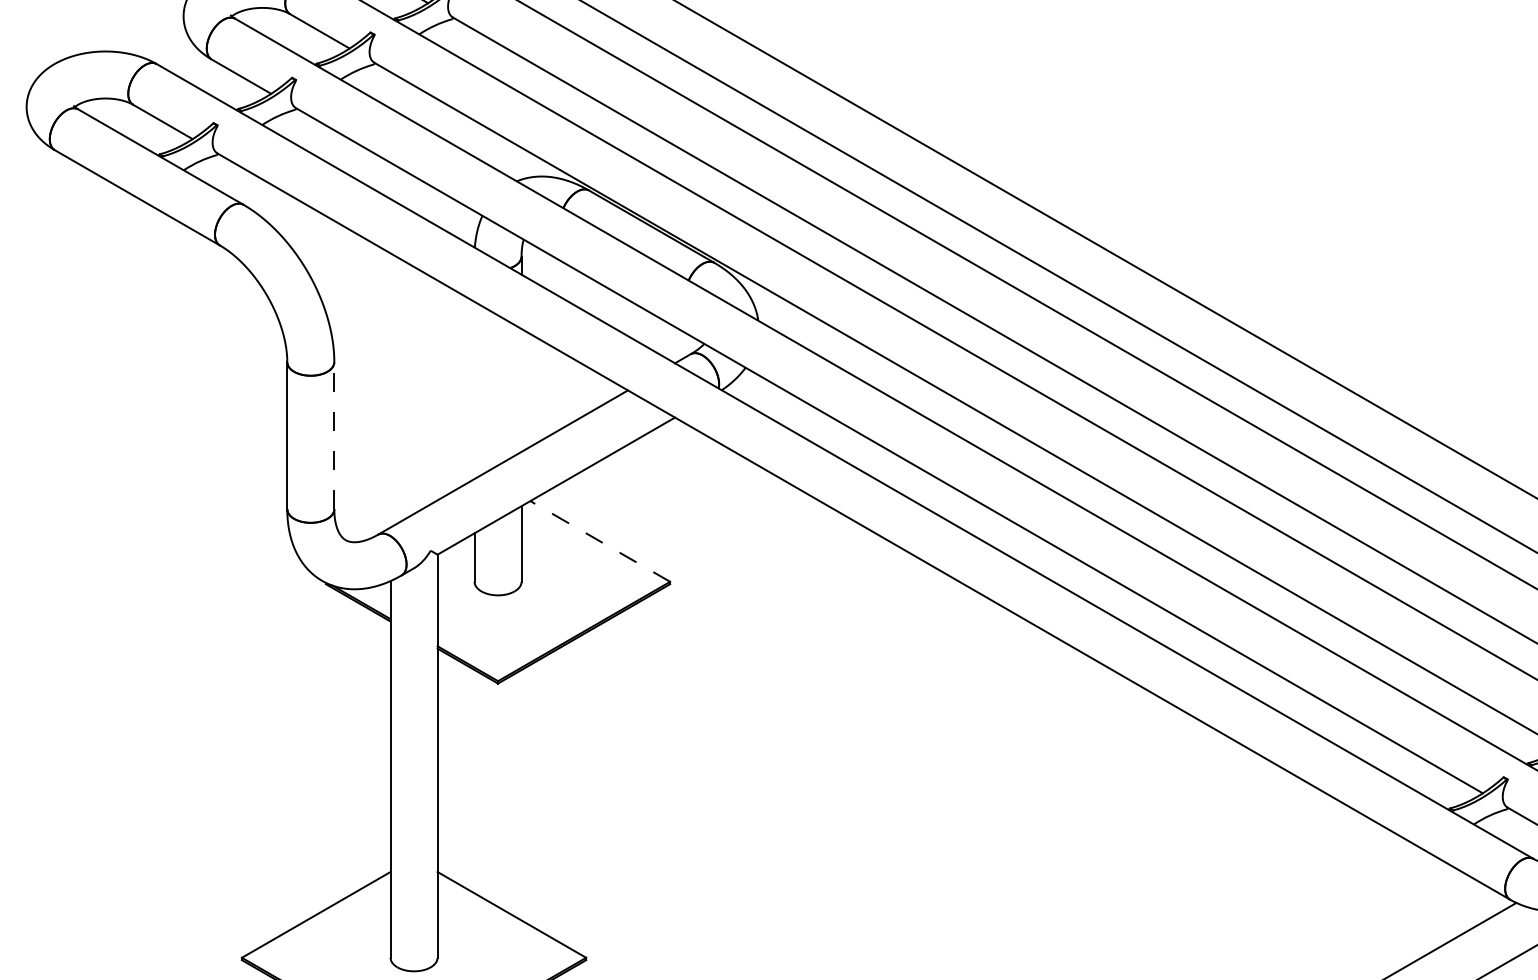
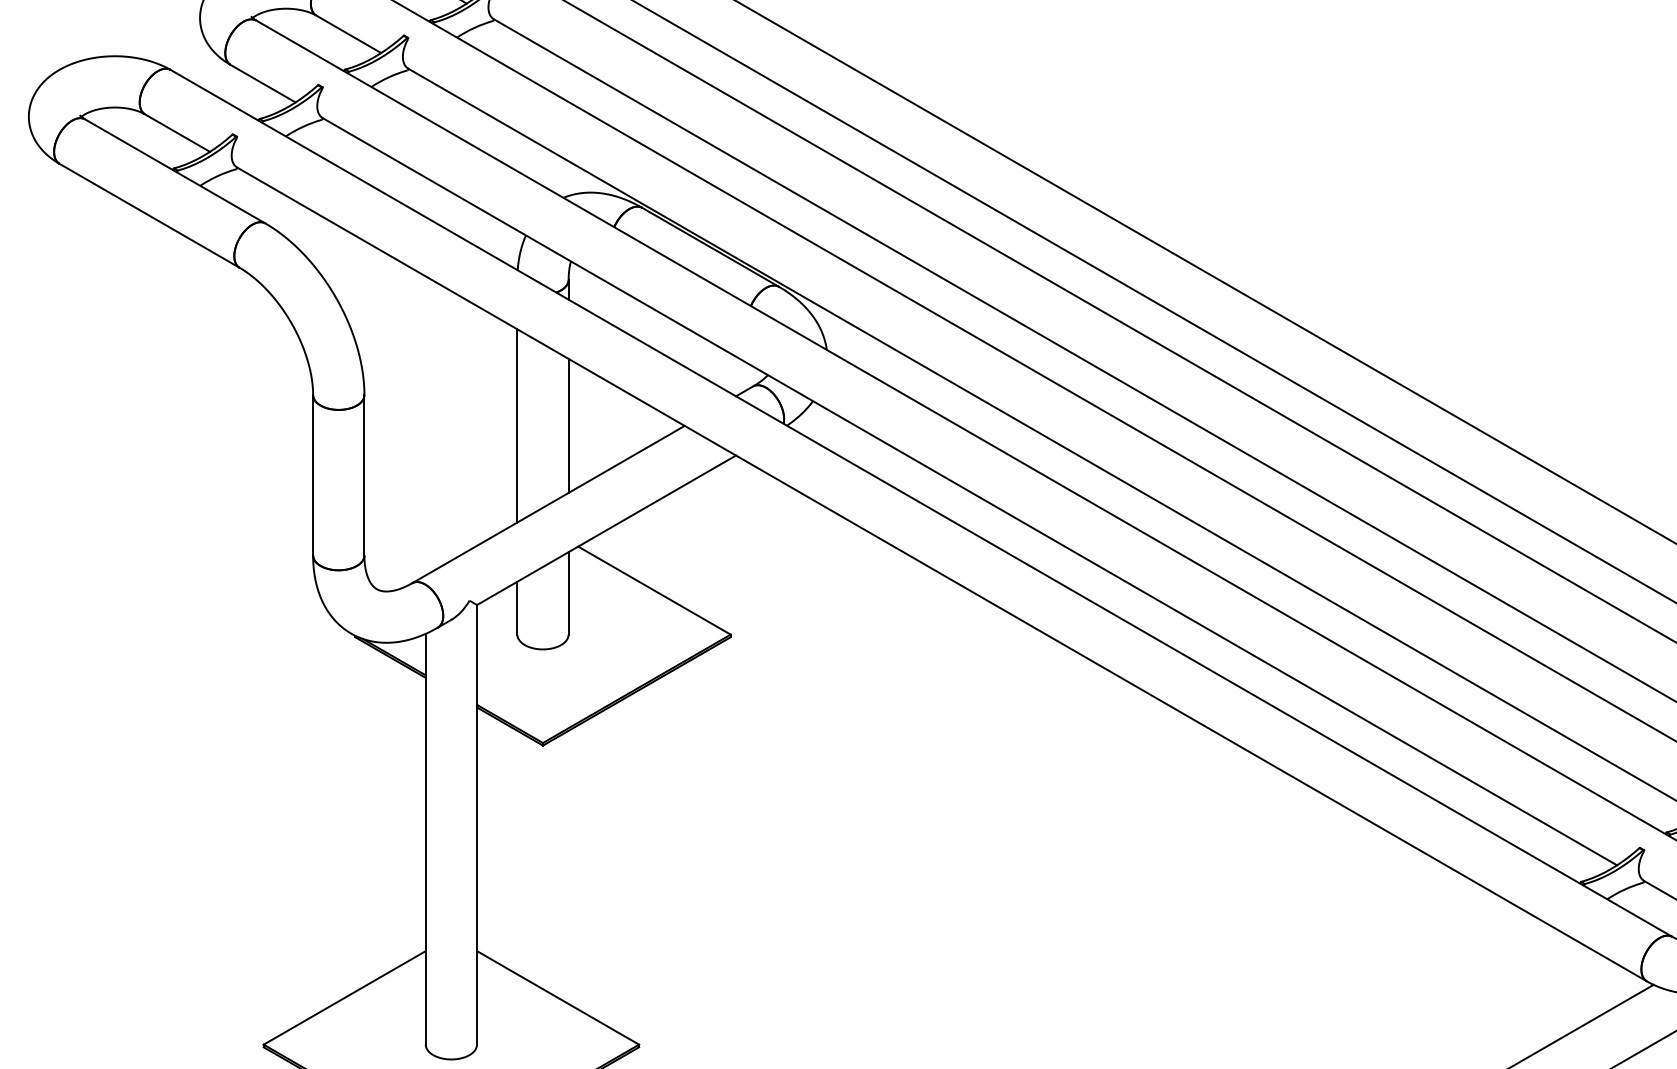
line: (474, 390) -> (517, 425), added
line: (521, 390) -> (568, 425), added
line: (334, 434) -> (364, 474), dashed -> solid
line: (600, 541) -> (654, 590), dashed -> solid

